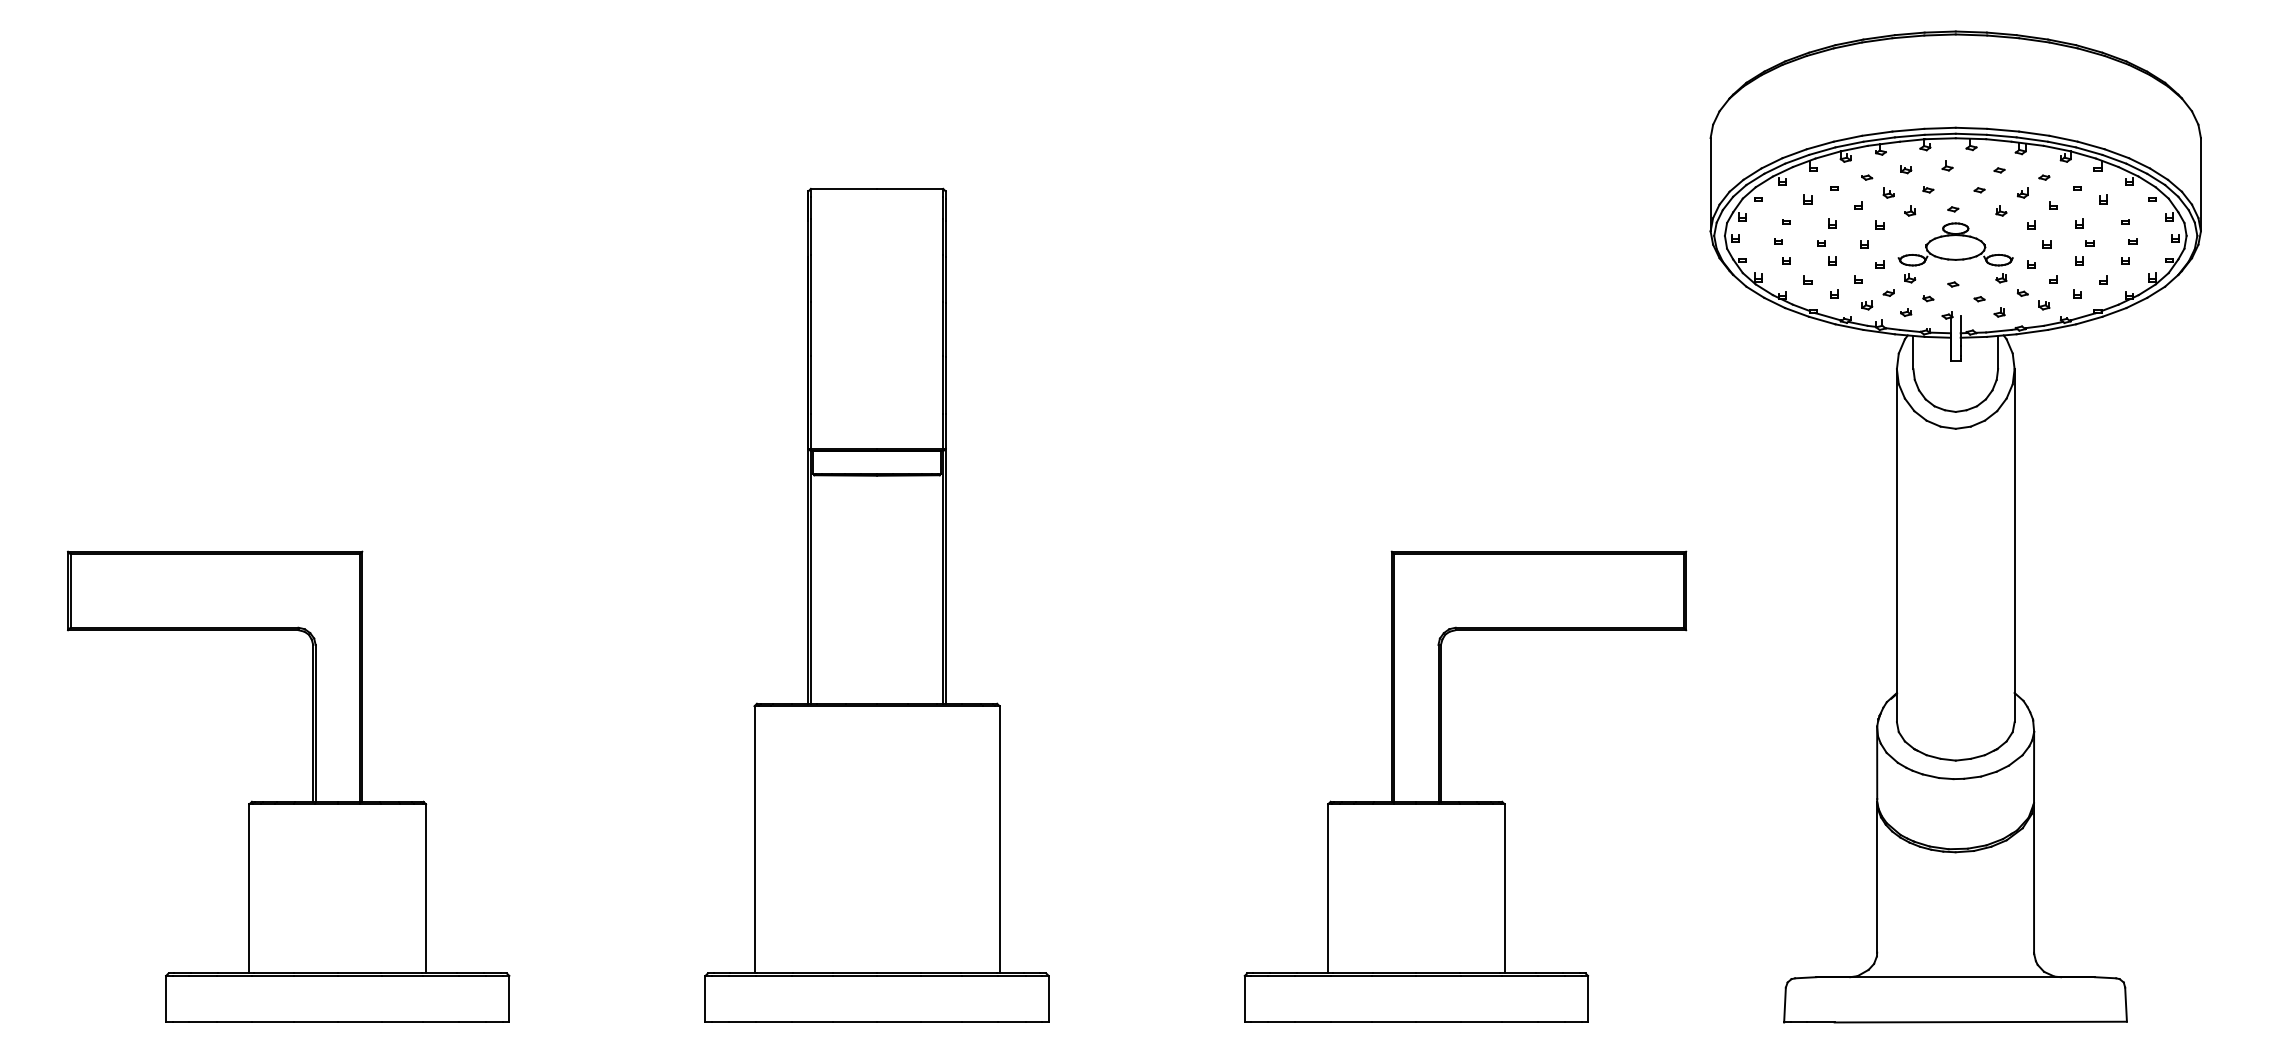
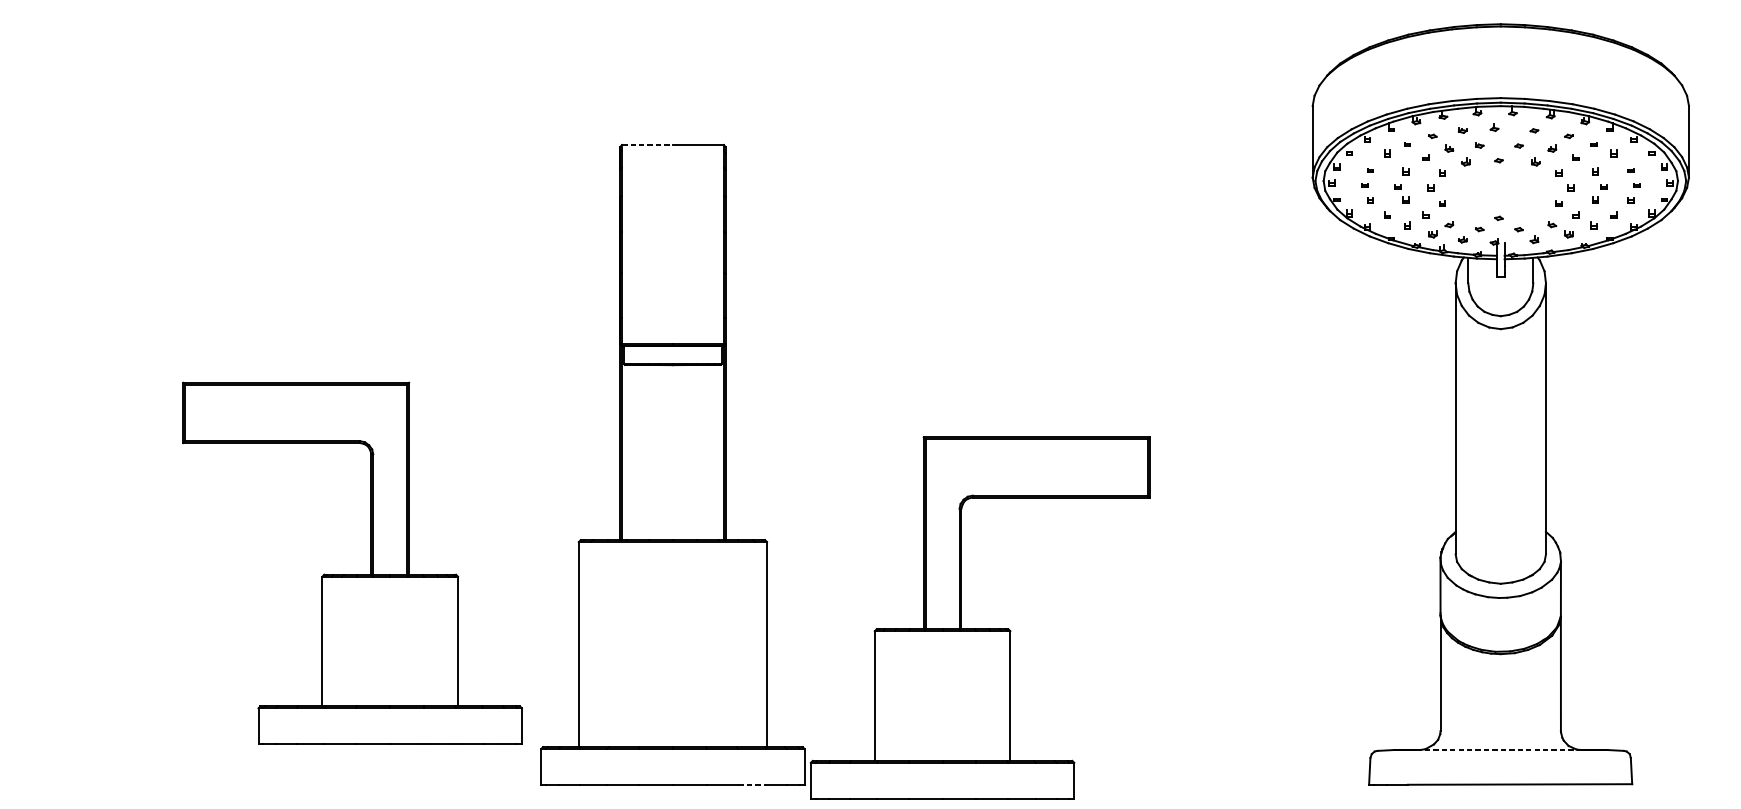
line: (844, 188) -> (647, 144), solid -> dashed
part: (1955, 252) -> (1500, 193), removed
part: (288, 801) -> (352, 574), moved
part: (1465, 801) -> (980, 628), moved
line: (1951, 977) -> (1497, 750), solid -> dashed
line: (980, 1022) -> (752, 784), solid -> dashed

